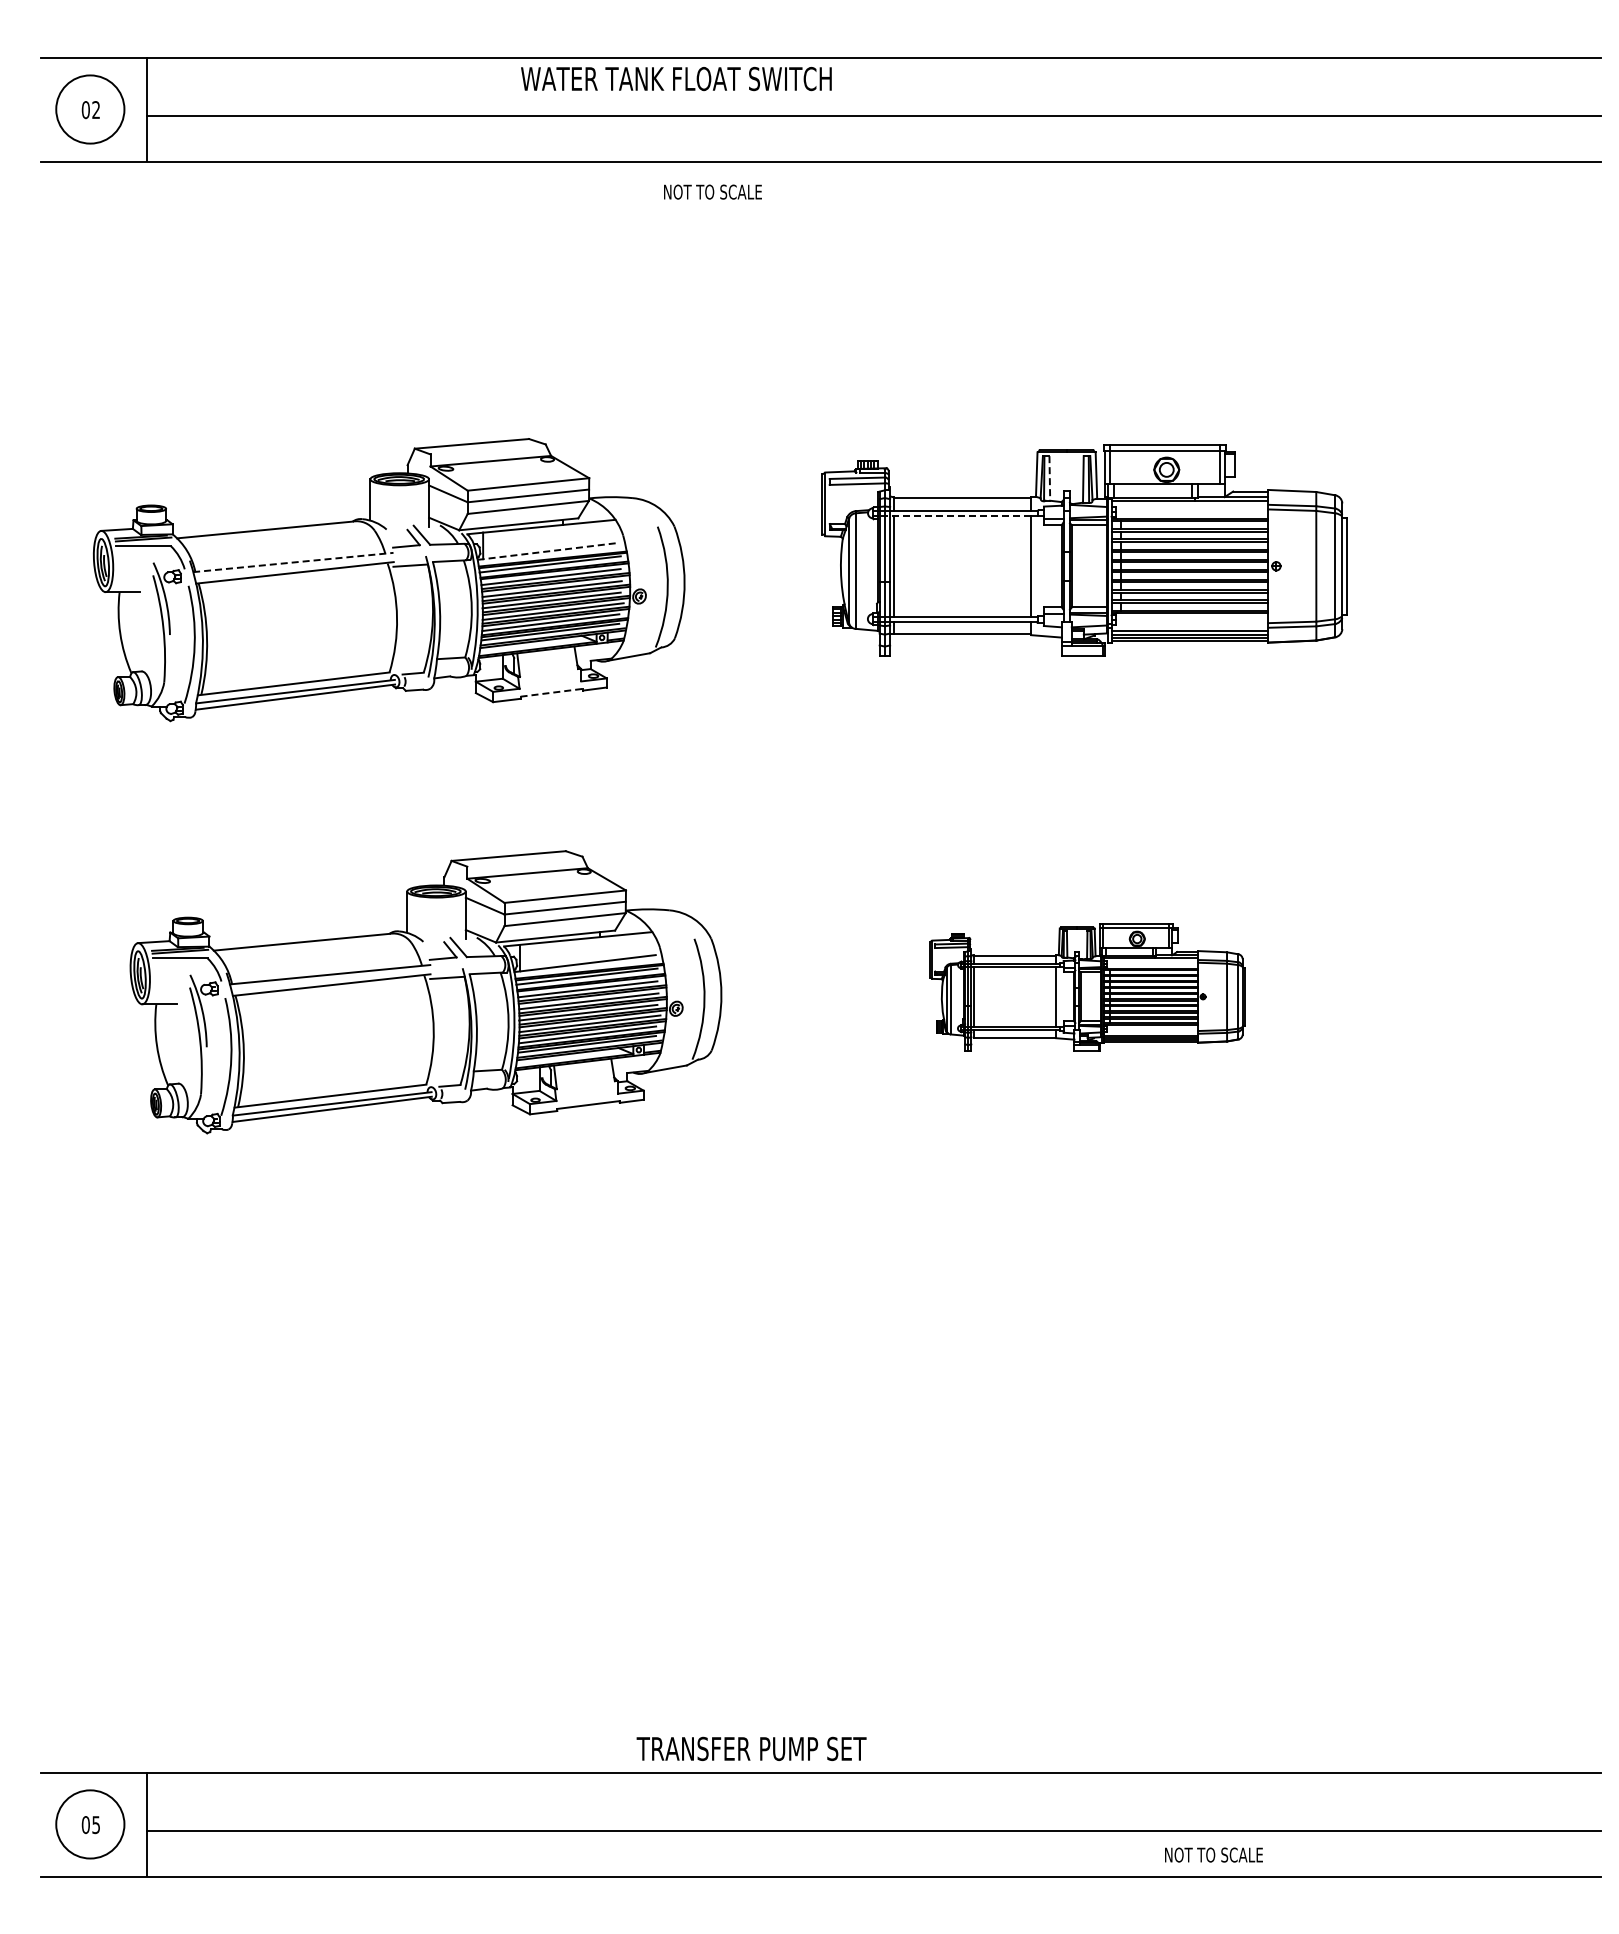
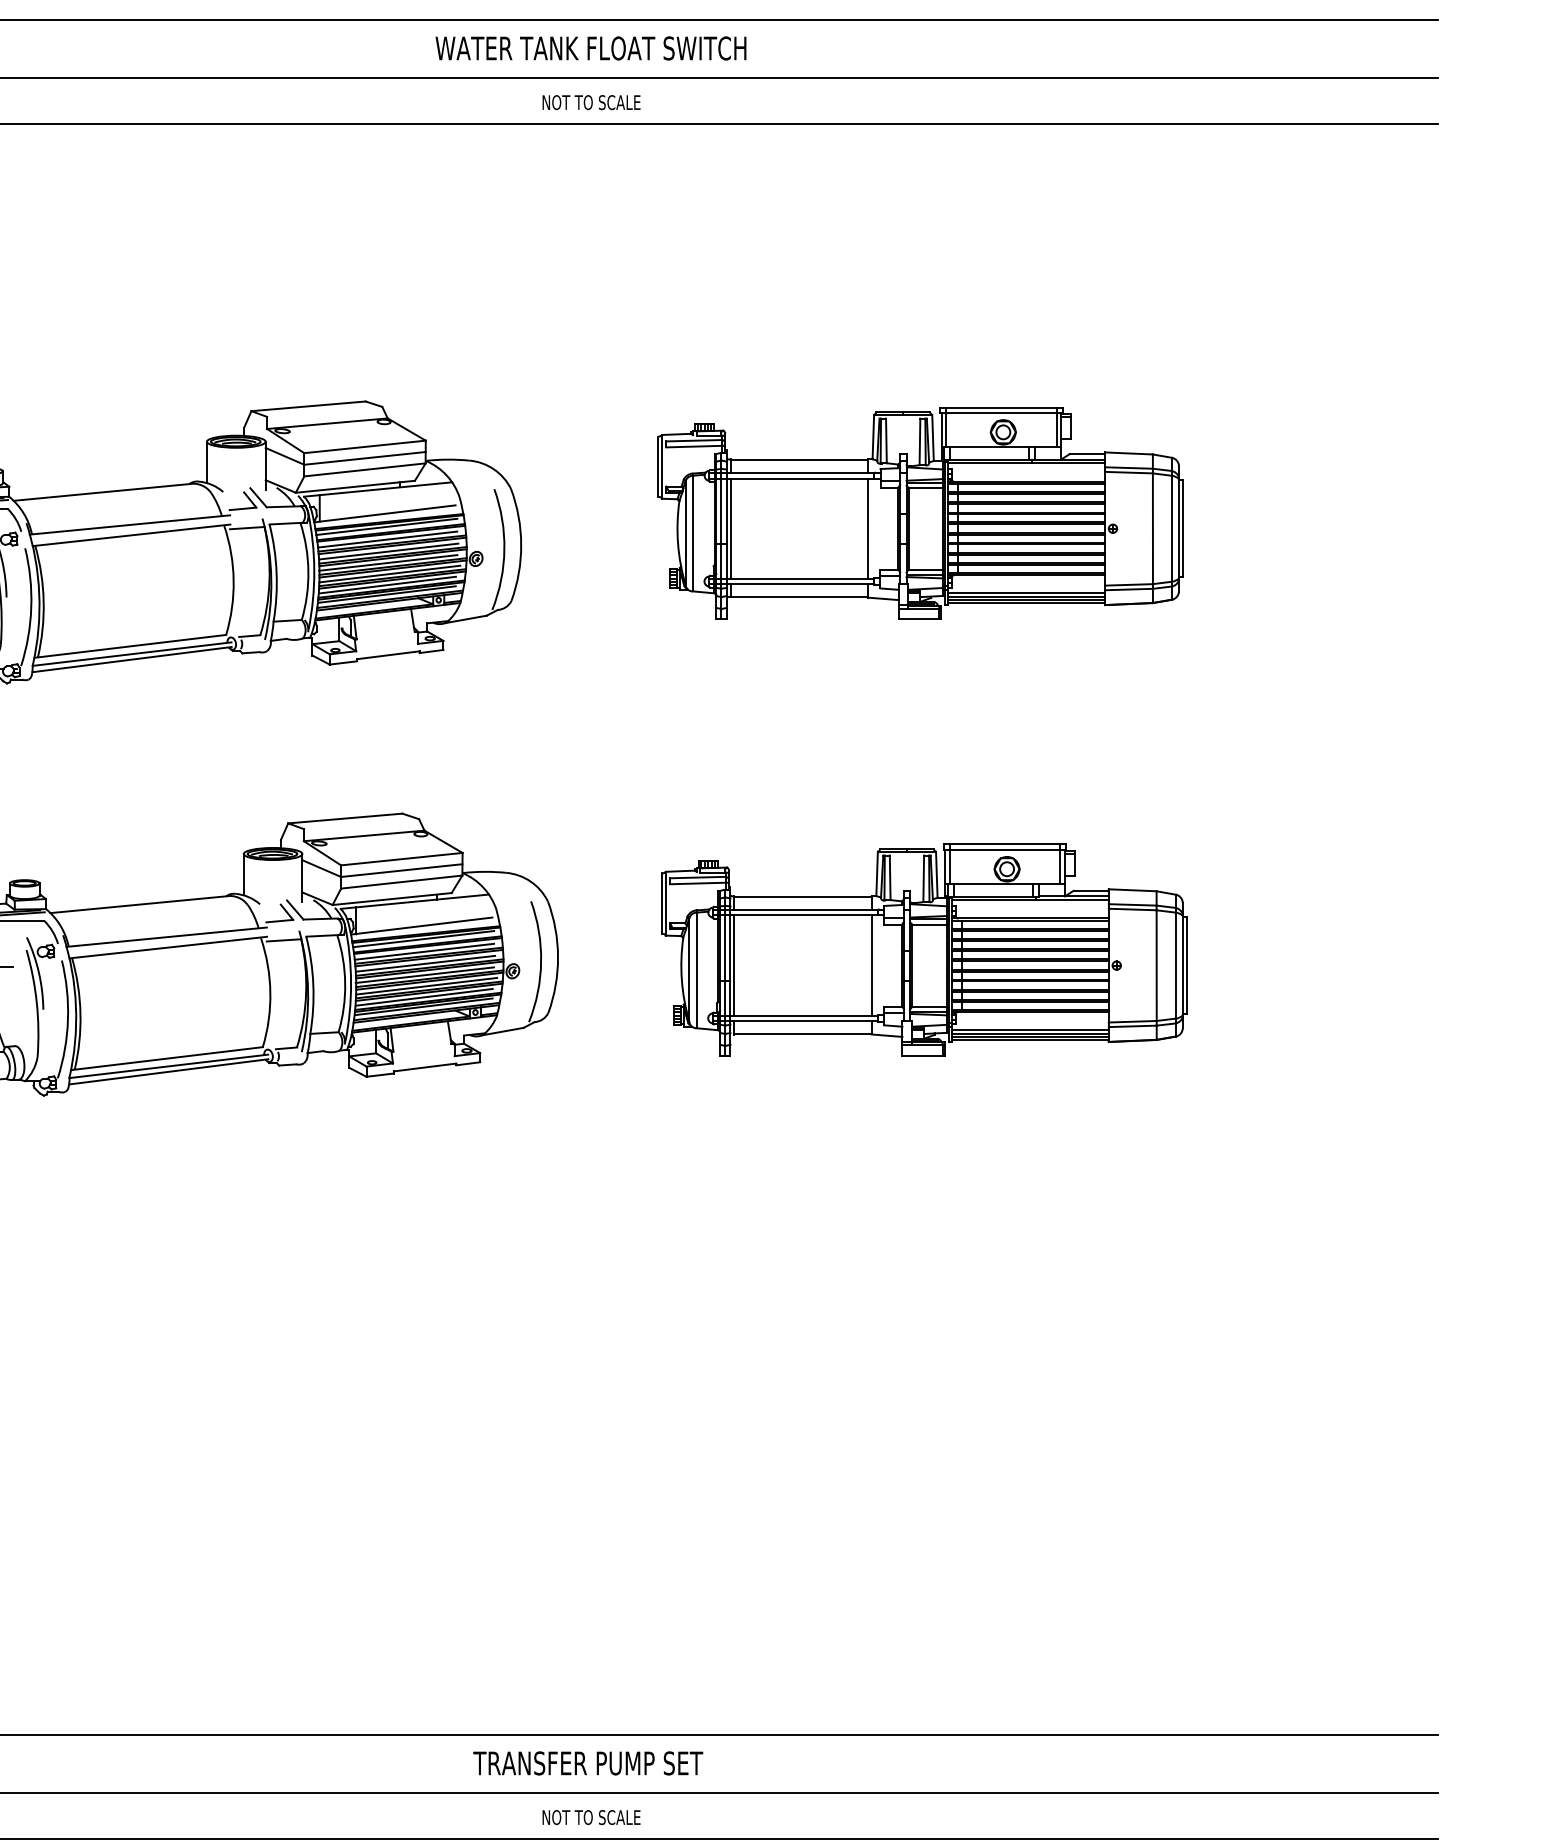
text: (676, 78) -> (591, 47), moved
text: (712, 191) -> (591, 101), moved
line: (1049, 478) -> (886, 440), dashed -> solid
line: (955, 516) -> (792, 478), dashed -> solid
line: (548, 551) -> (385, 513), dashed -> solid
line: (293, 562) -> (130, 524), dashed -> solid
line: (552, 692) -> (389, 654), dashed -> solid
part: (1087, 987) -> (924, 949), size x1.67
text: (751, 1748) -> (588, 1762), moved
text: (1213, 1854) -> (591, 1816), moved

